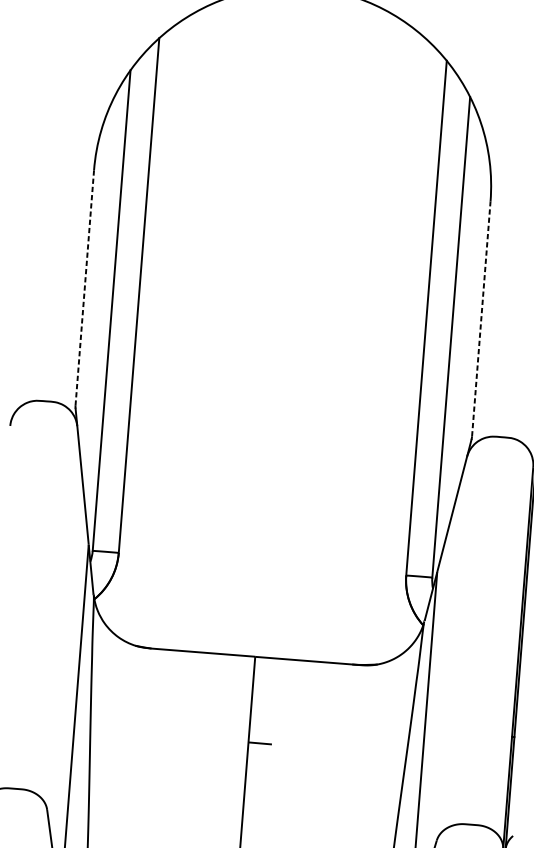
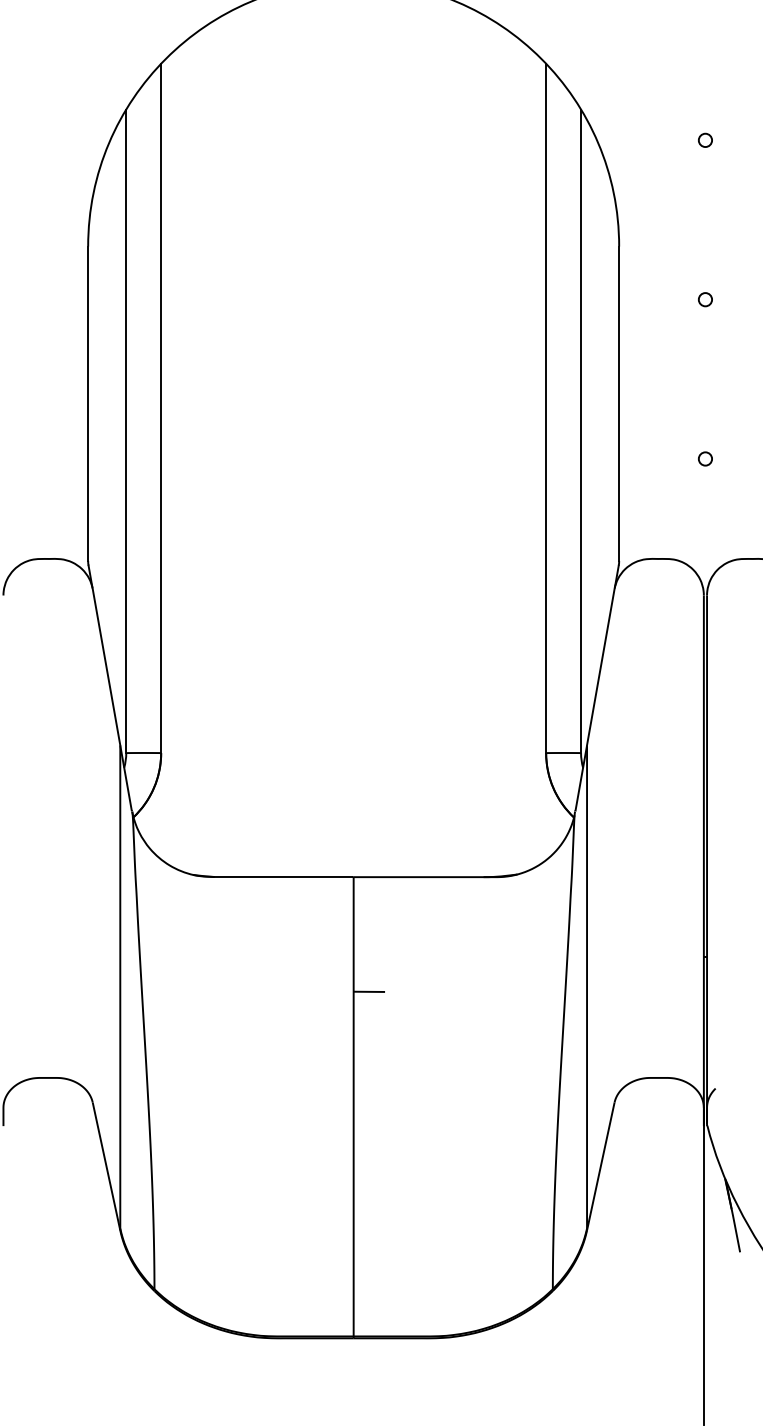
line: (85, 288) -> (88, 404), dashed -> solid
line: (481, 318) -> (619, 403), dashed -> solid

